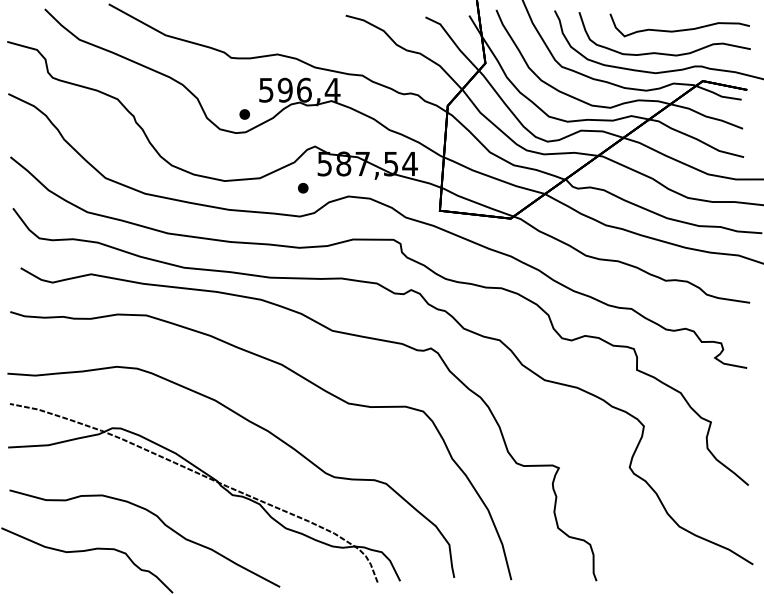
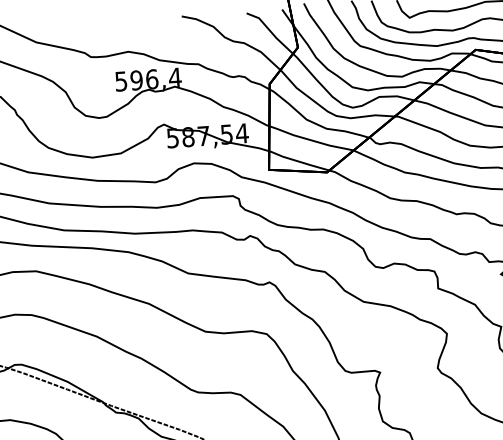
part: (244, 114) -> (104, 102), removed
part: (303, 188) -> (156, 159), removed

